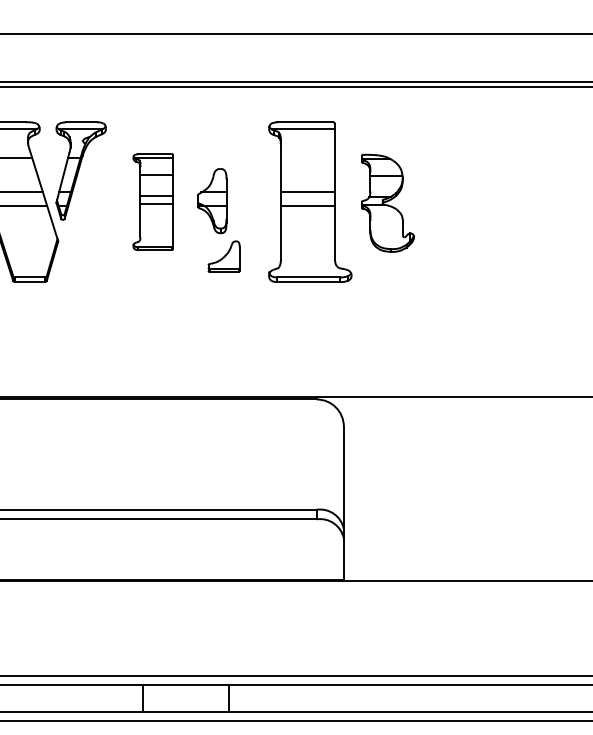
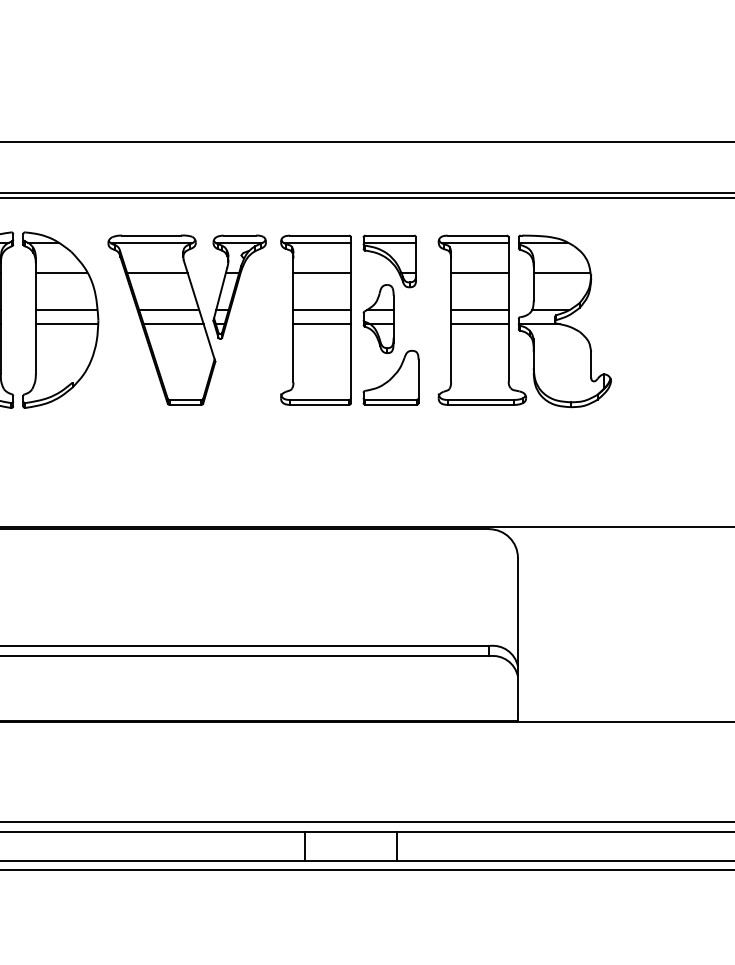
part: (222, 146) -> (389, 261), added
line: (307, 158) -> (479, 273), added
part: (152, 201) -> (315, 319), size x1.67
part: (387, 203) -> (564, 321), size x1.67
part: (223, 256) -> (390, 377), size x1.67

